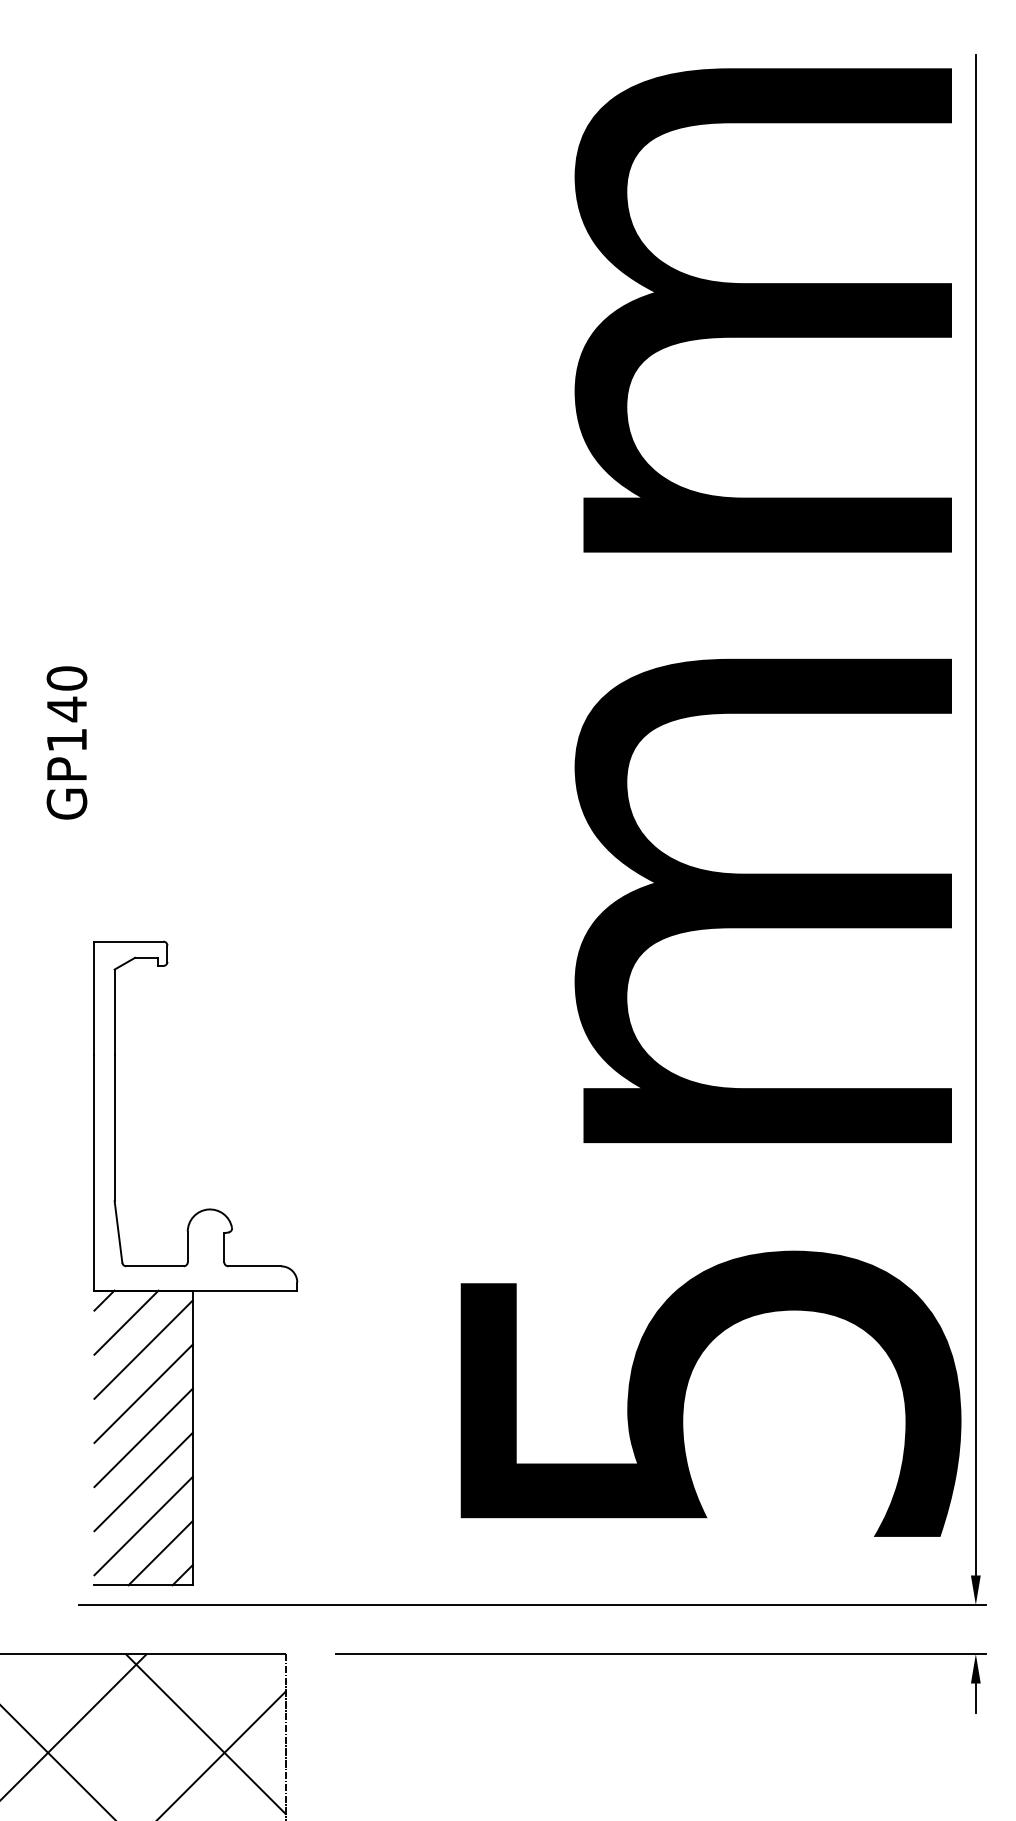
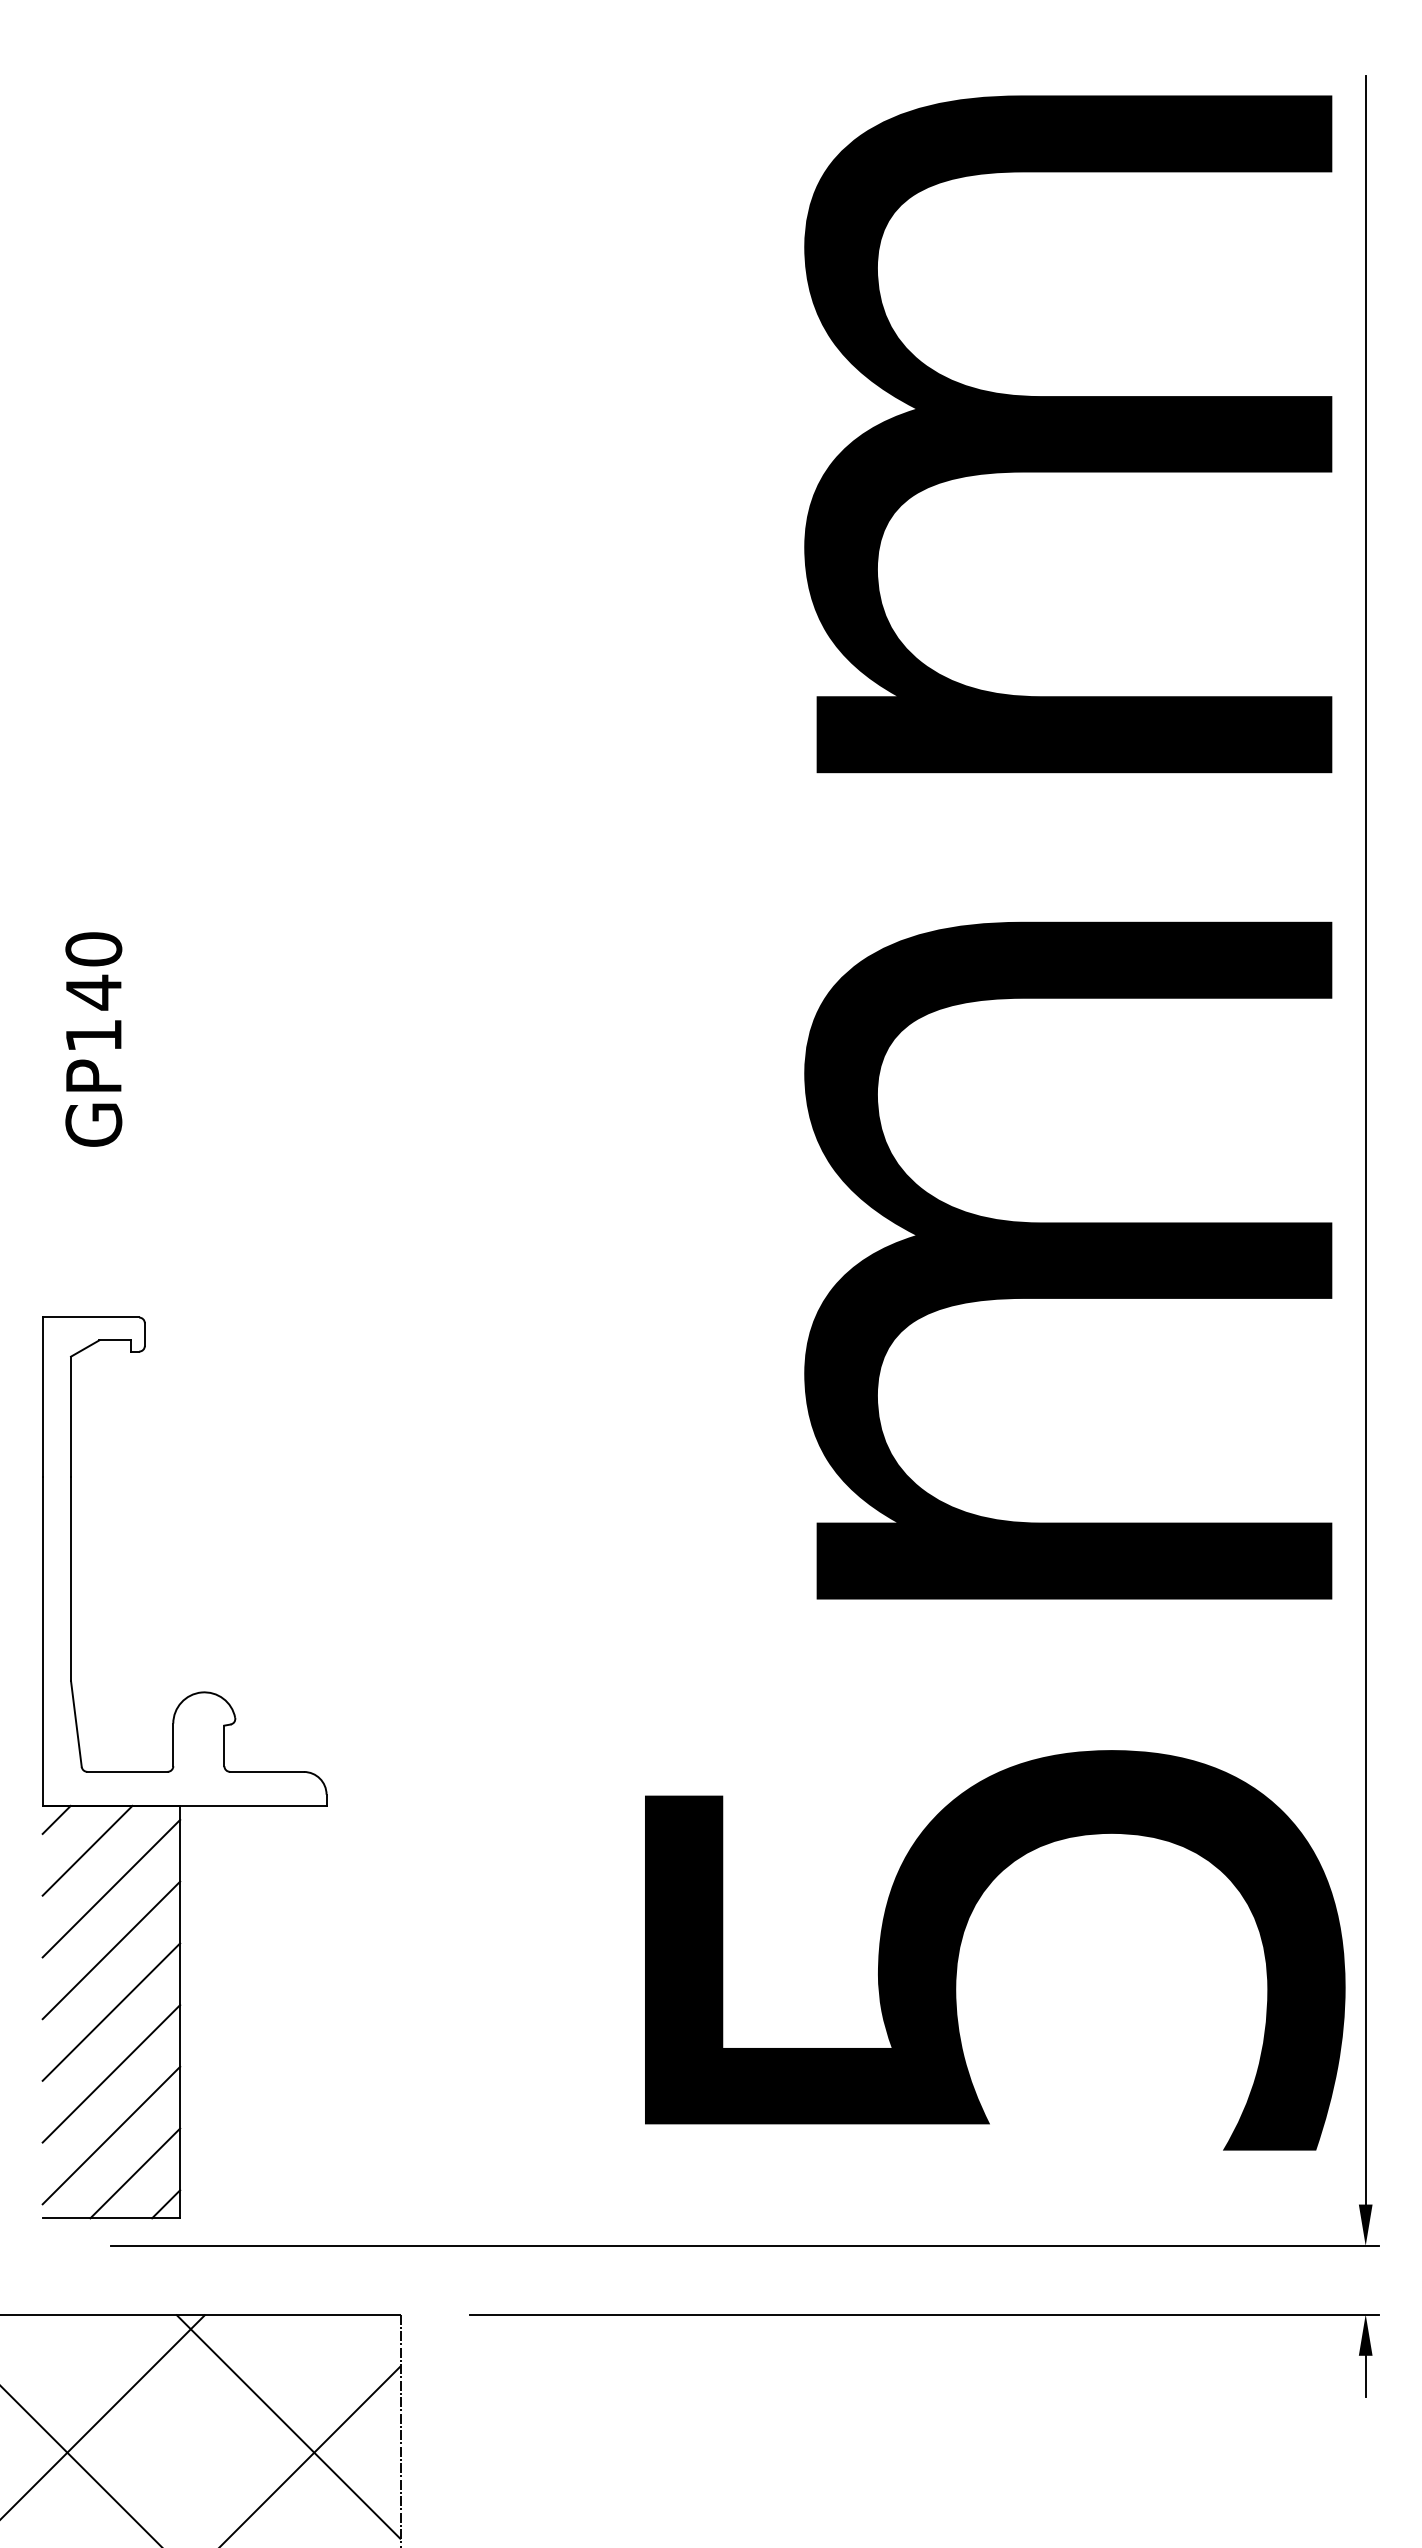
part: (195, 1263) -> (184, 1767), moved

